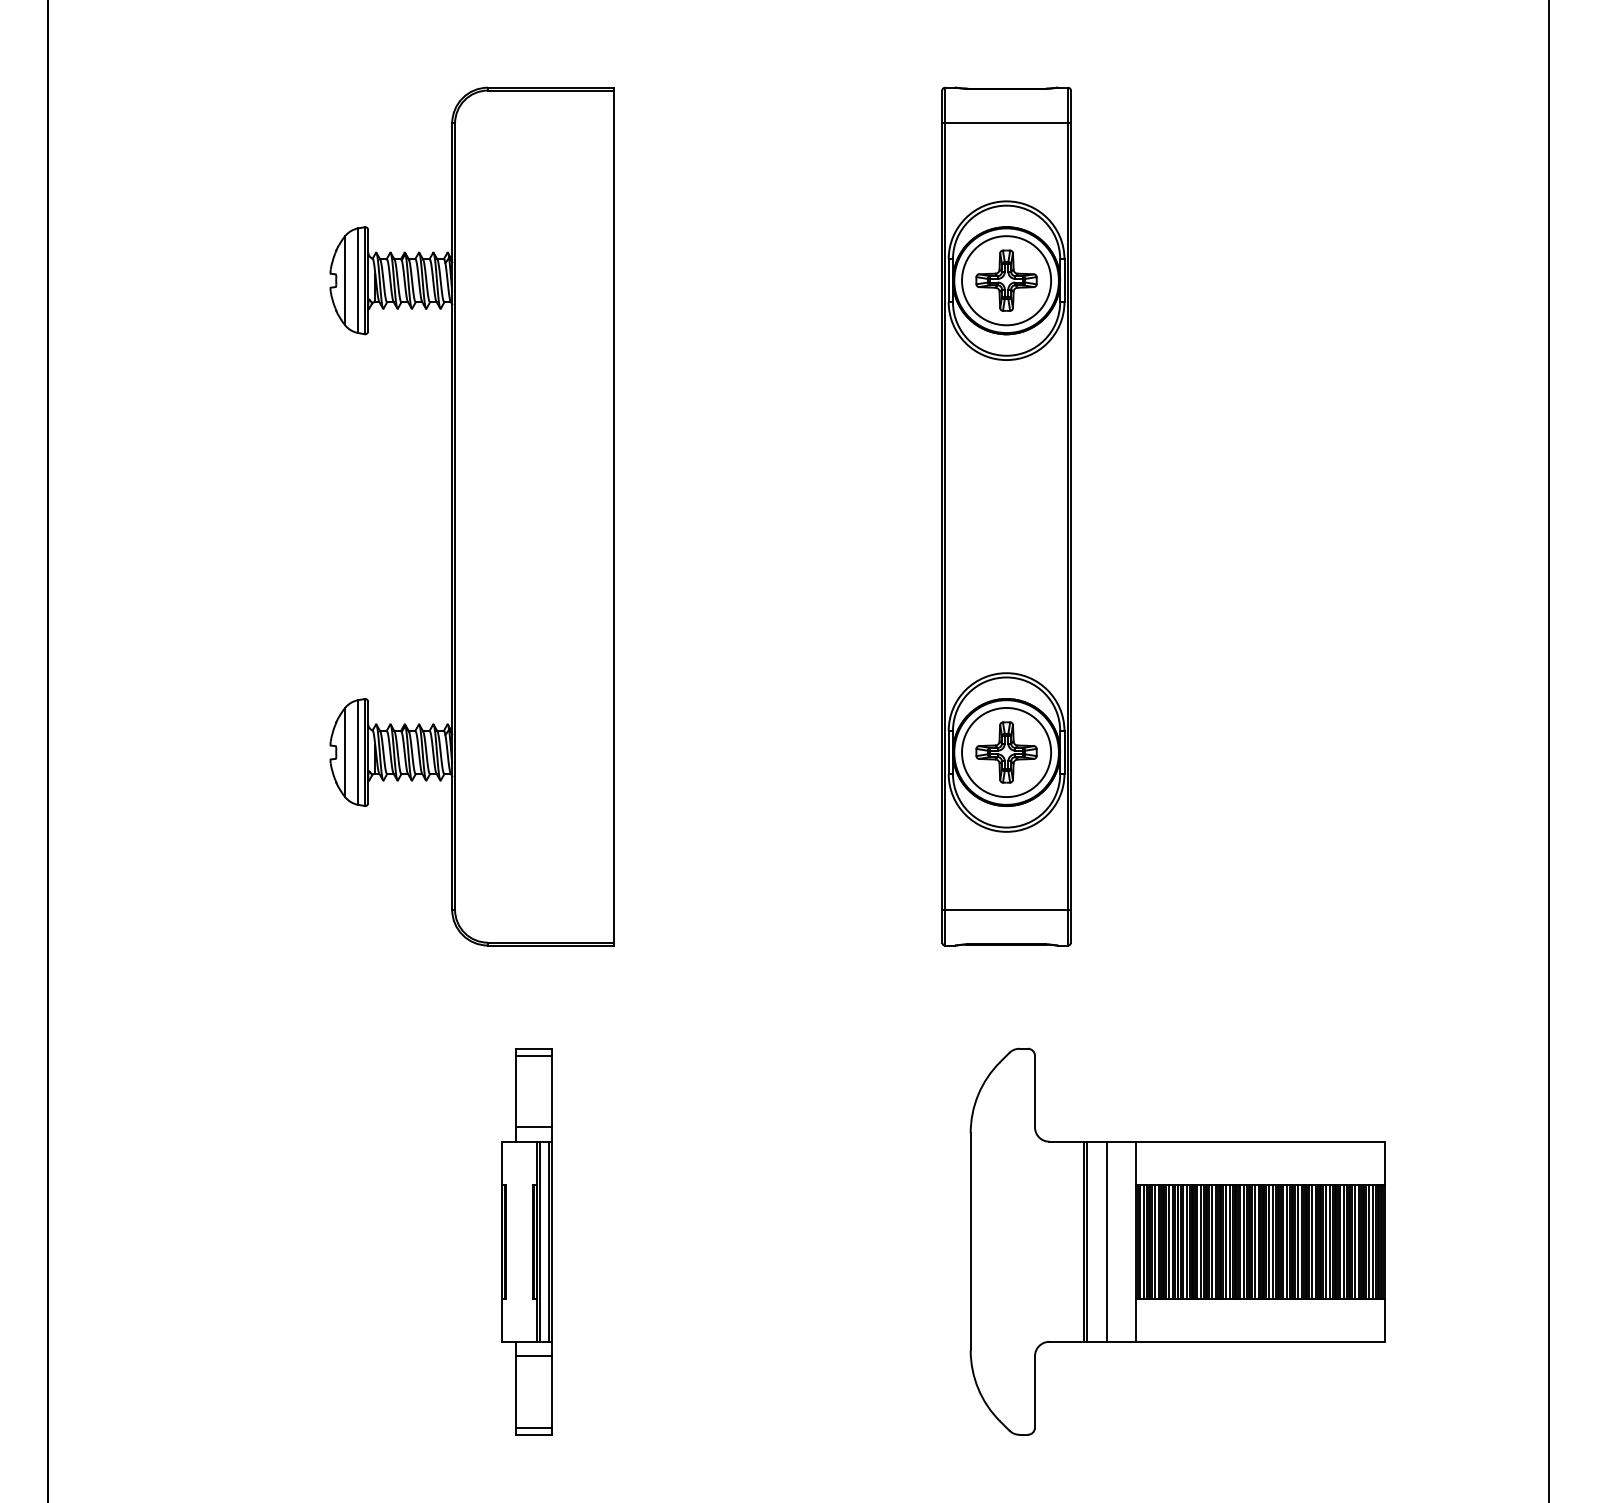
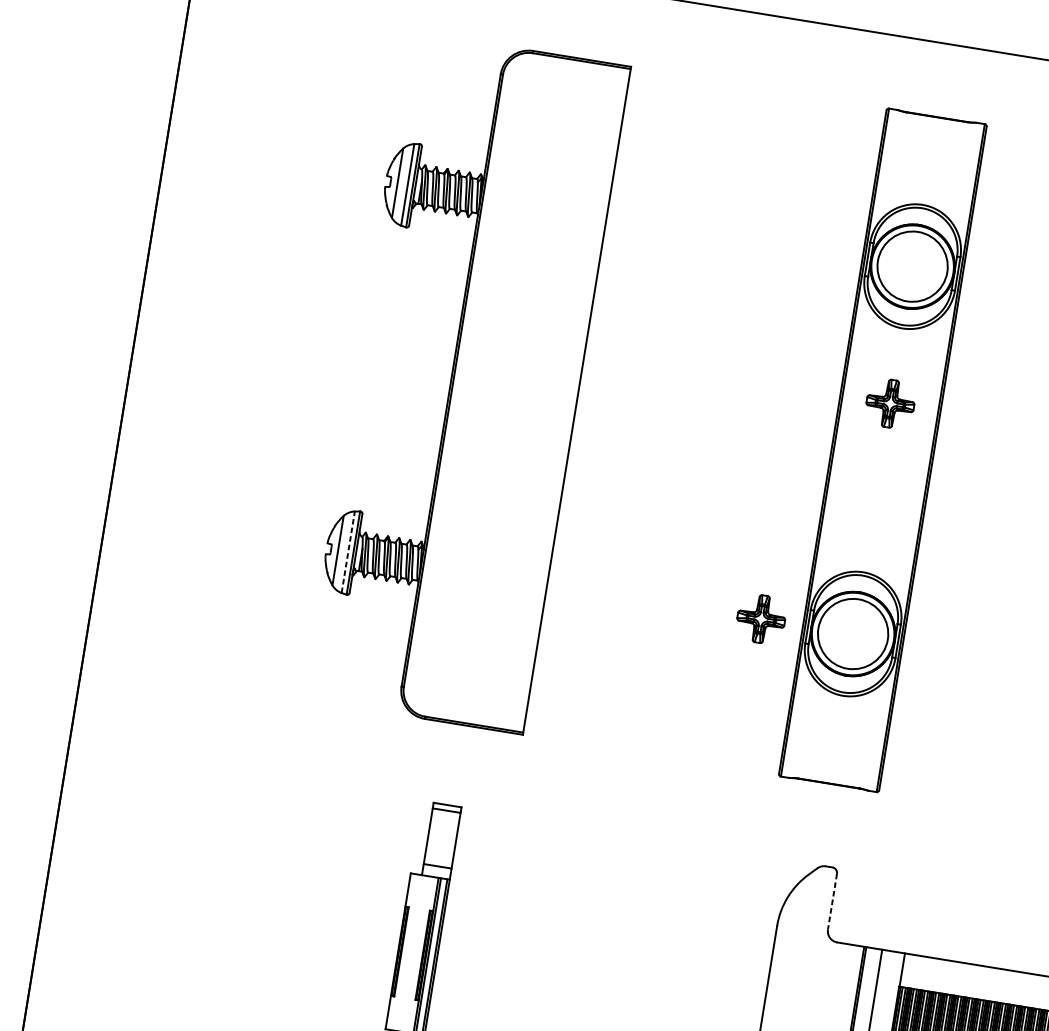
line: (1006, 123) -> (932, 144), removed
part: (1006, 280) -> (890, 403), moved
line: (358, 752) -> (348, 552), solid -> dashed
part: (1006, 752) -> (761, 619), moved
line: (1006, 909) -> (833, 756), removed
line: (1035, 1091) -> (832, 901), solid -> dashed

